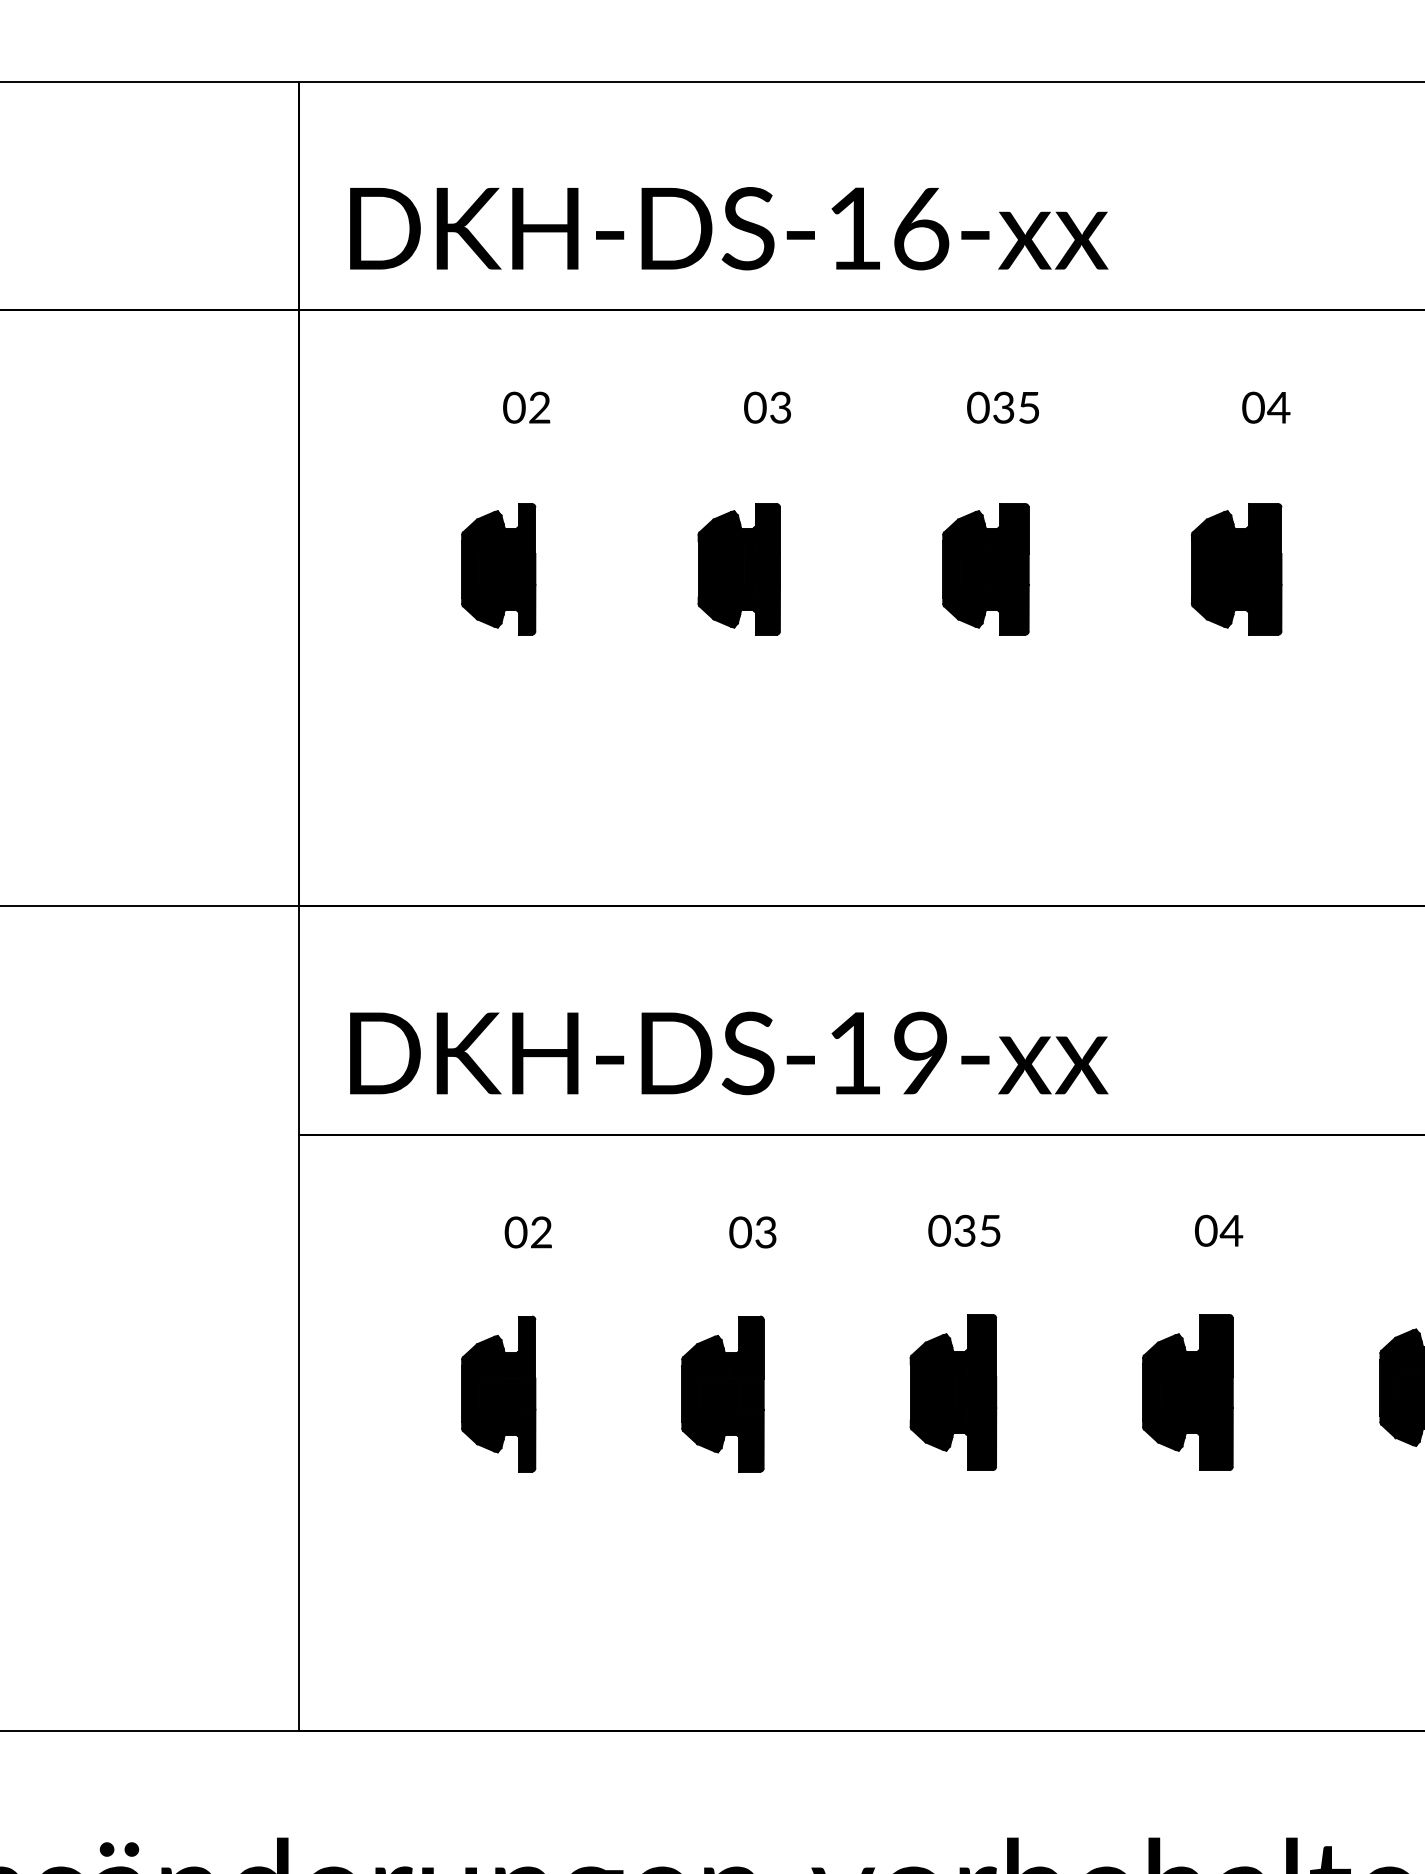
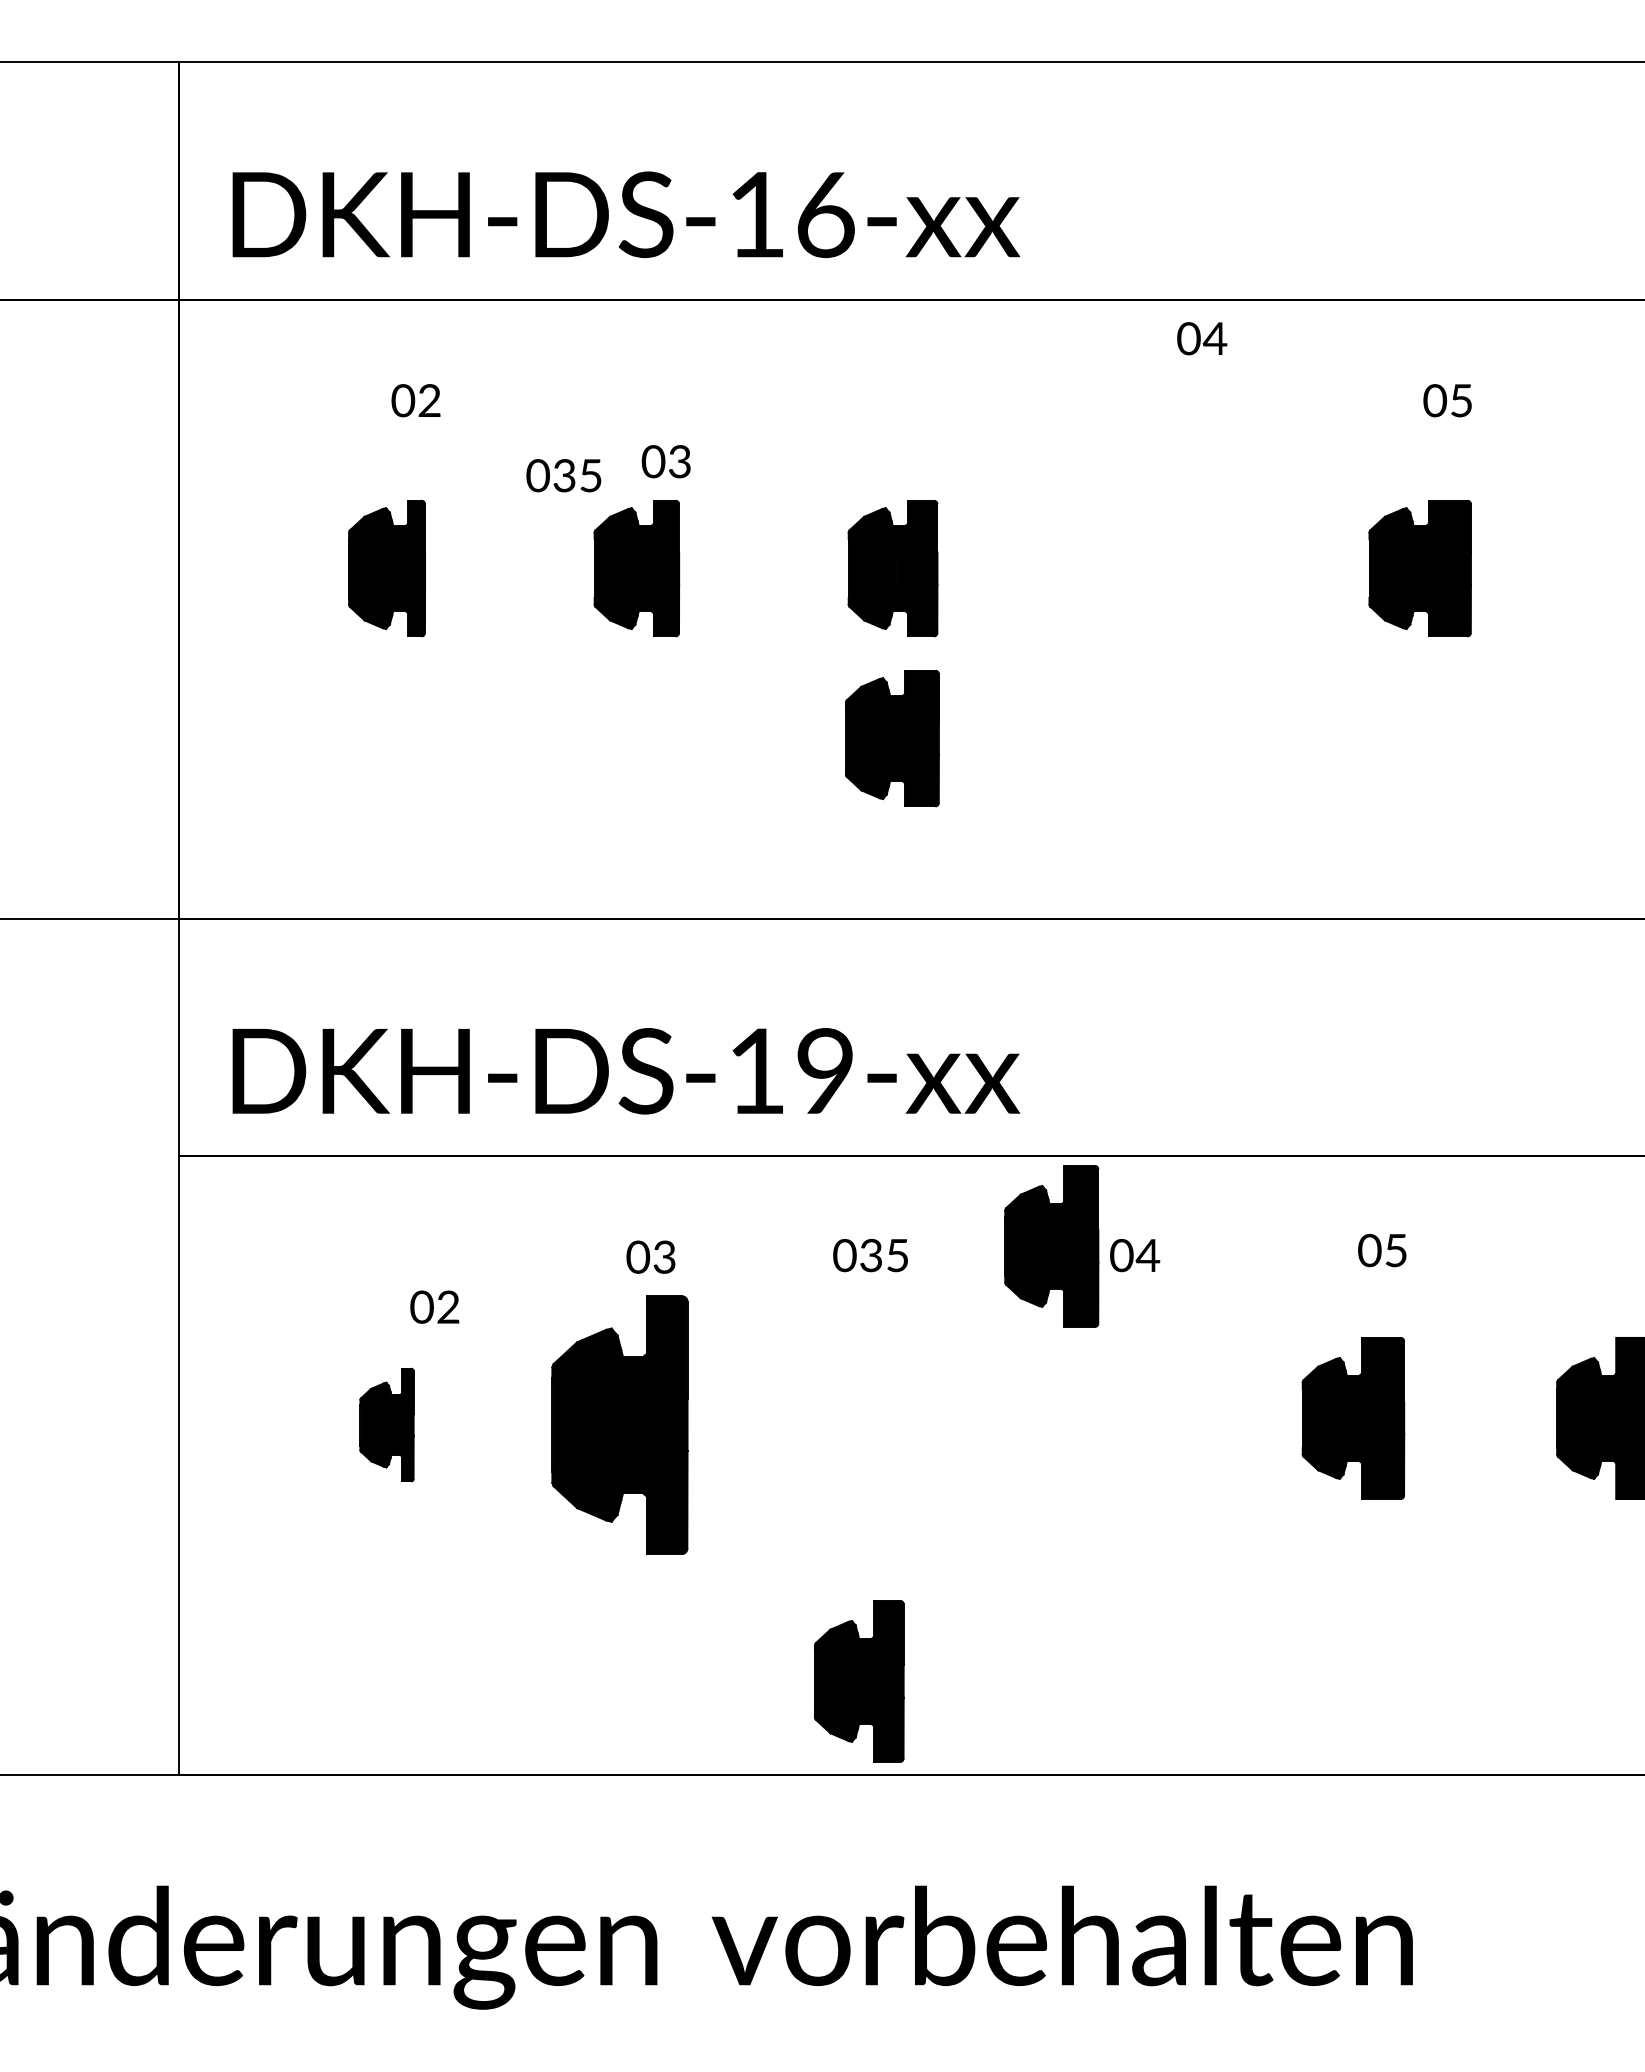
text: (766, 407) -> (665, 461), moved
text: (1002, 407) -> (563, 475), moved
text: (1266, 407) -> (1202, 338), moved
part: (1236, 569) -> (892, 738), moved
text: (528, 1231) -> (434, 1306), moved
part: (952, 1392) -> (858, 1681), moved
part: (1187, 1392) -> (1051, 1246), moved
part: (498, 1393) -> (386, 1424), size x0.7
part: (722, 1393) -> (619, 1424), size x1.6

